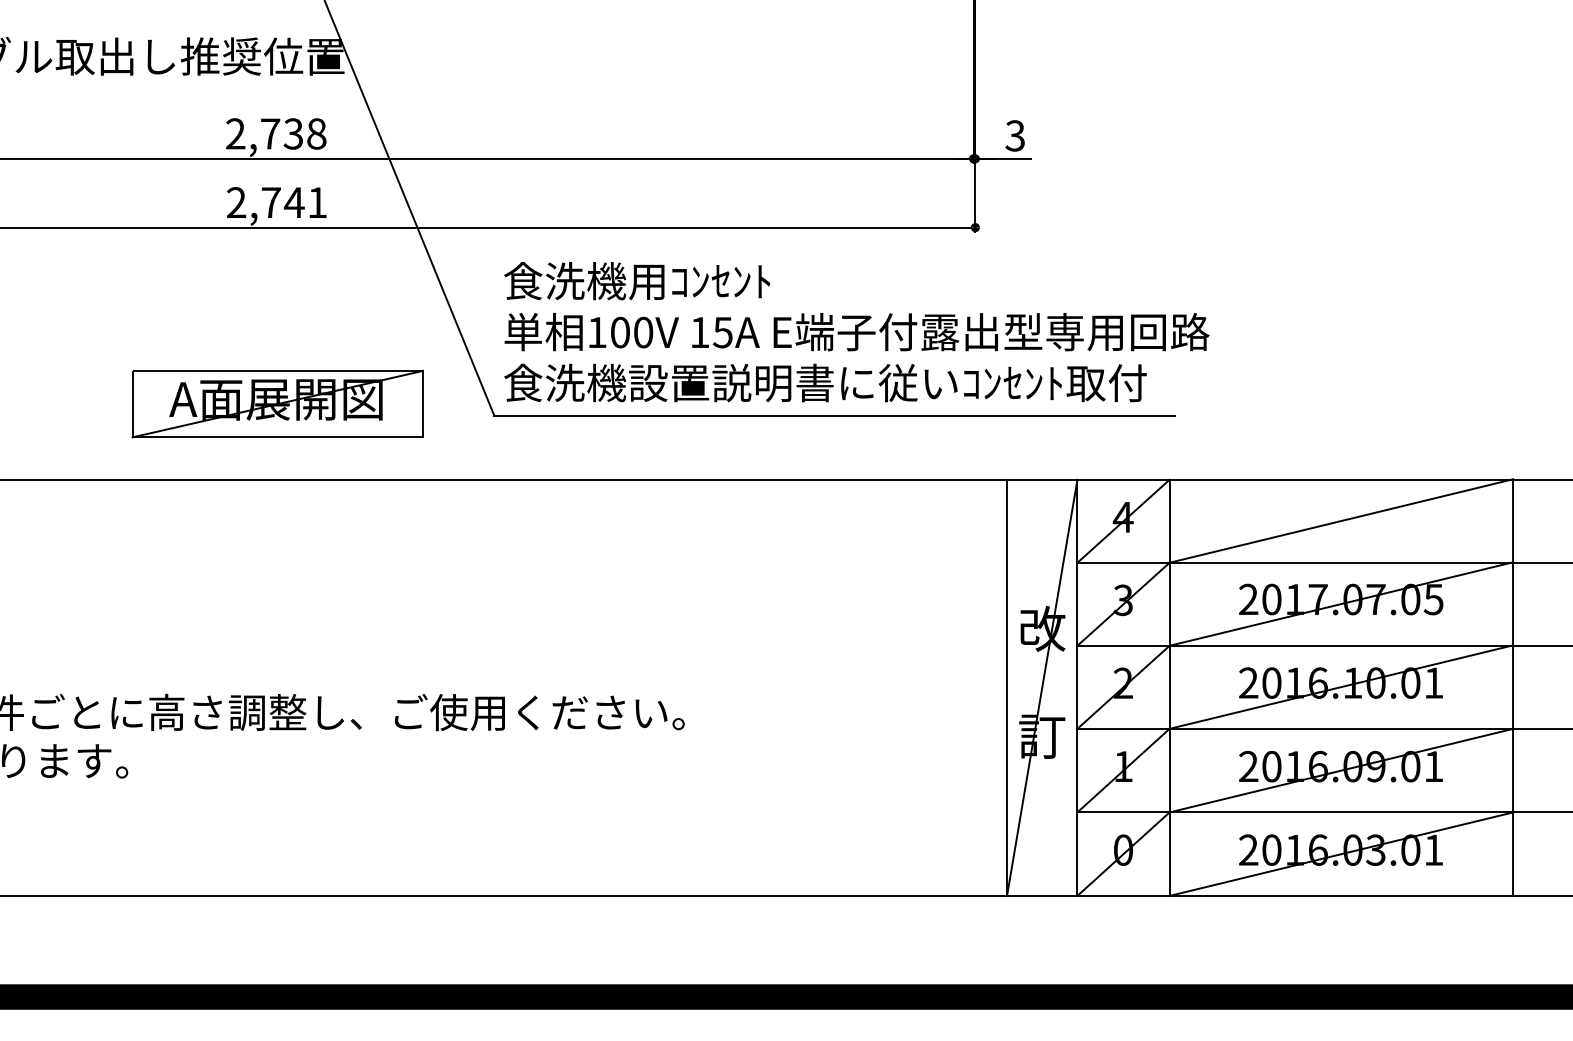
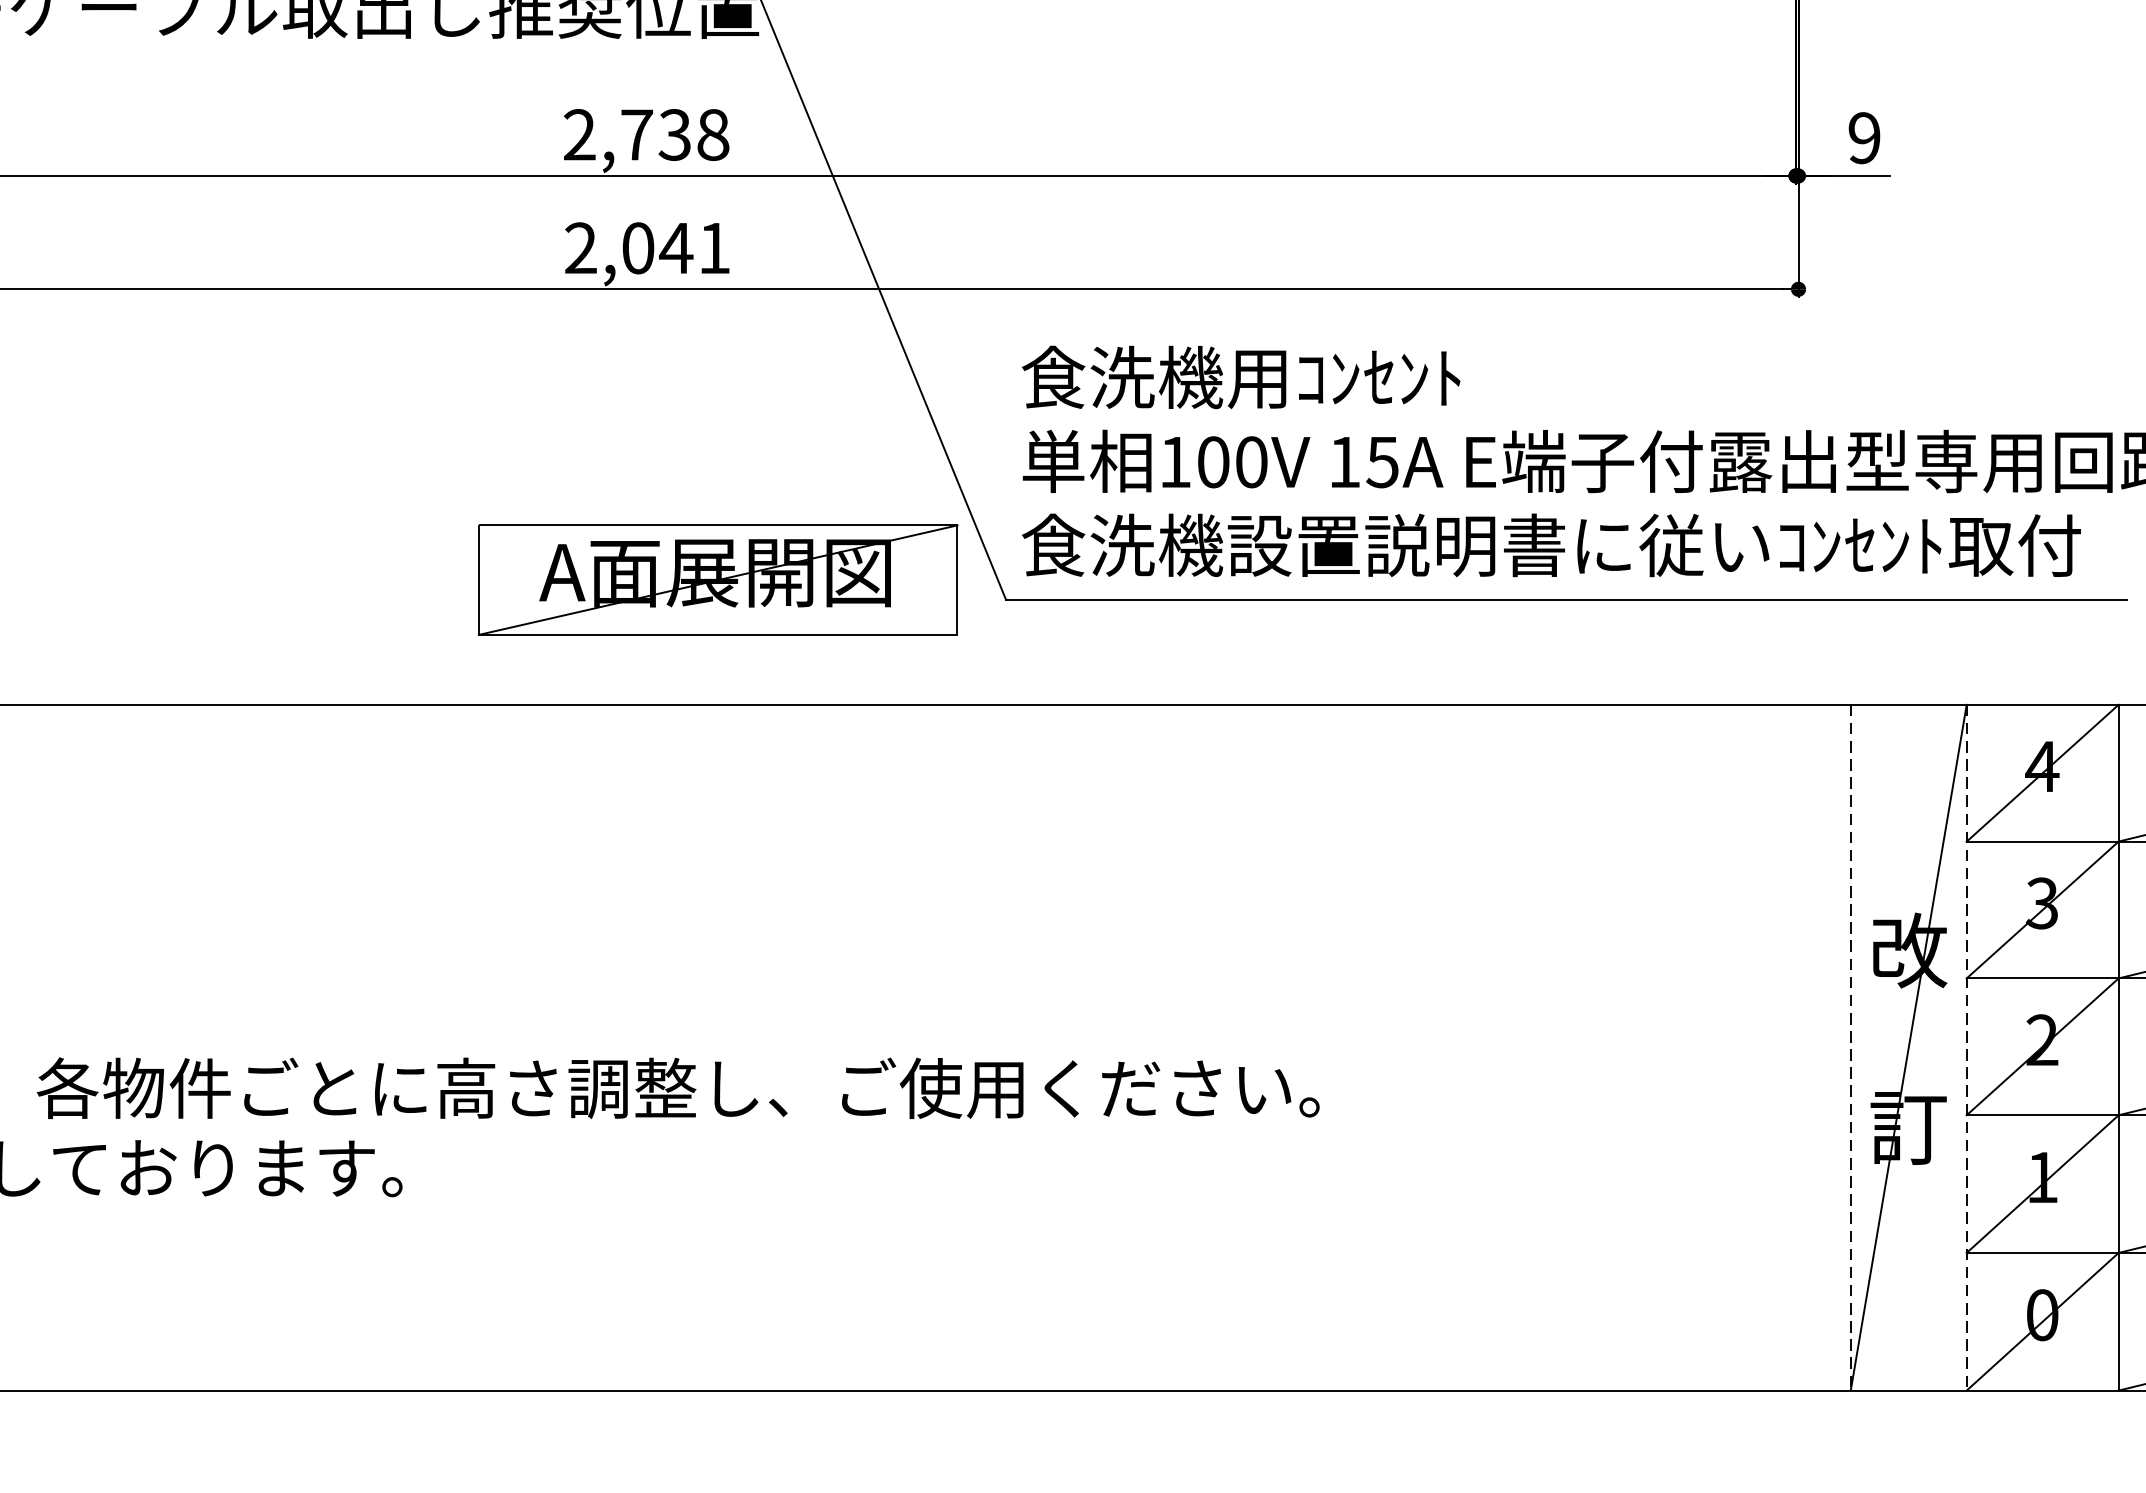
text: (1014, 135) -> (1863, 137), 3 -> 9
text: (270, 202) -> (636, 247), 2,741 -> 2,041
part: (277, 404) -> (717, 580), moved
line: (1007, 688) -> (1851, 1048), solid -> dashed
line: (1077, 688) -> (1966, 1048), solid -> dashed

